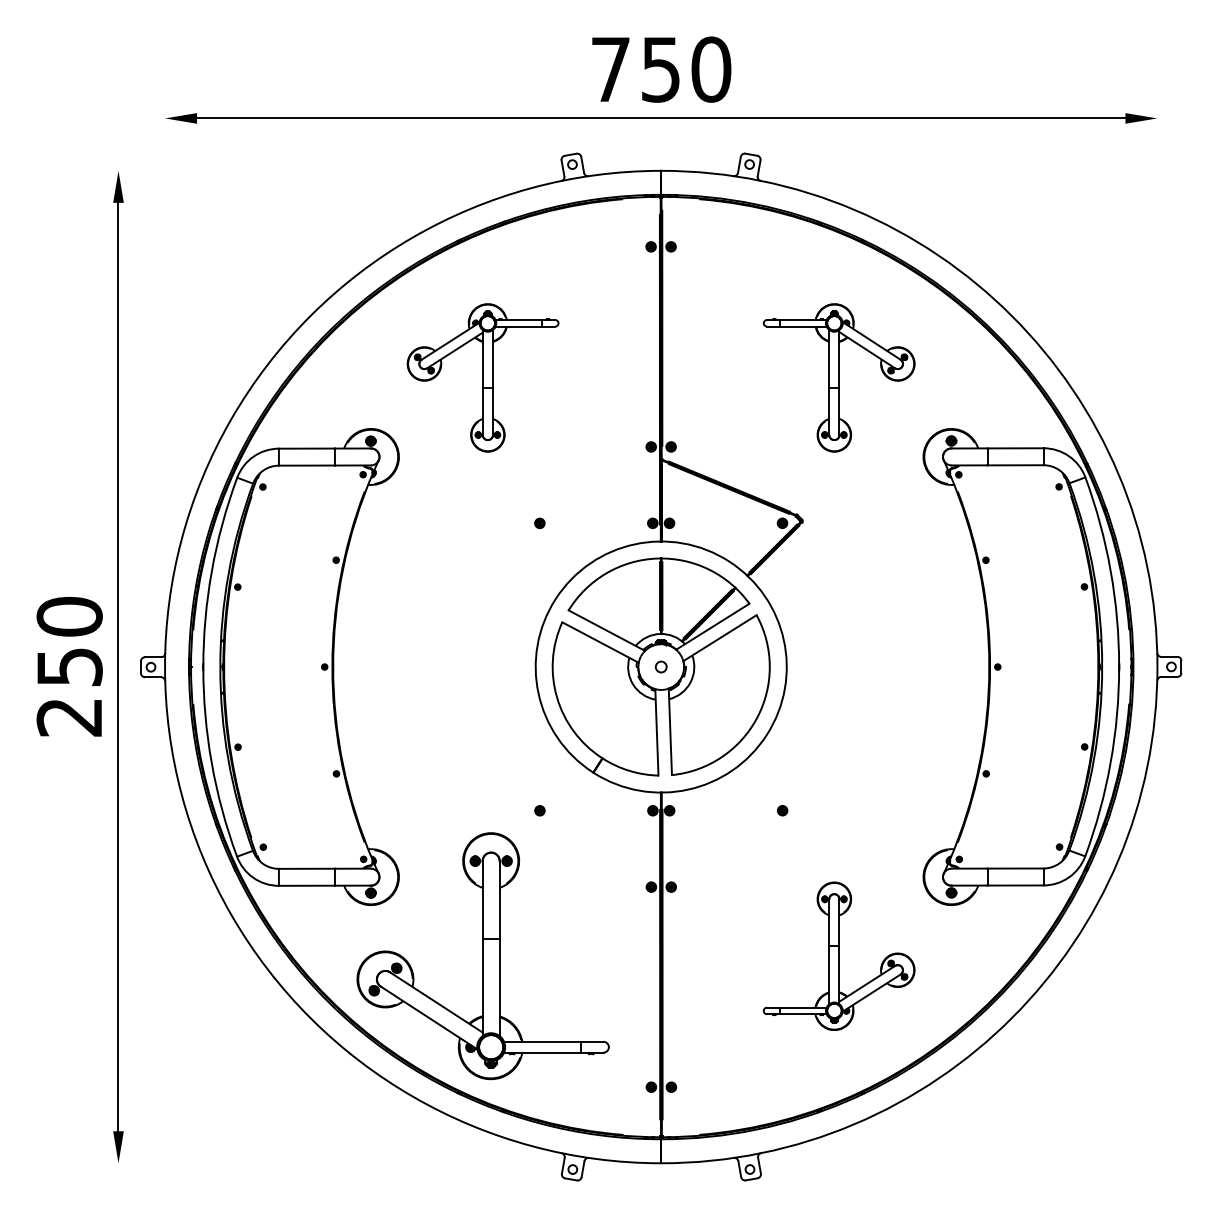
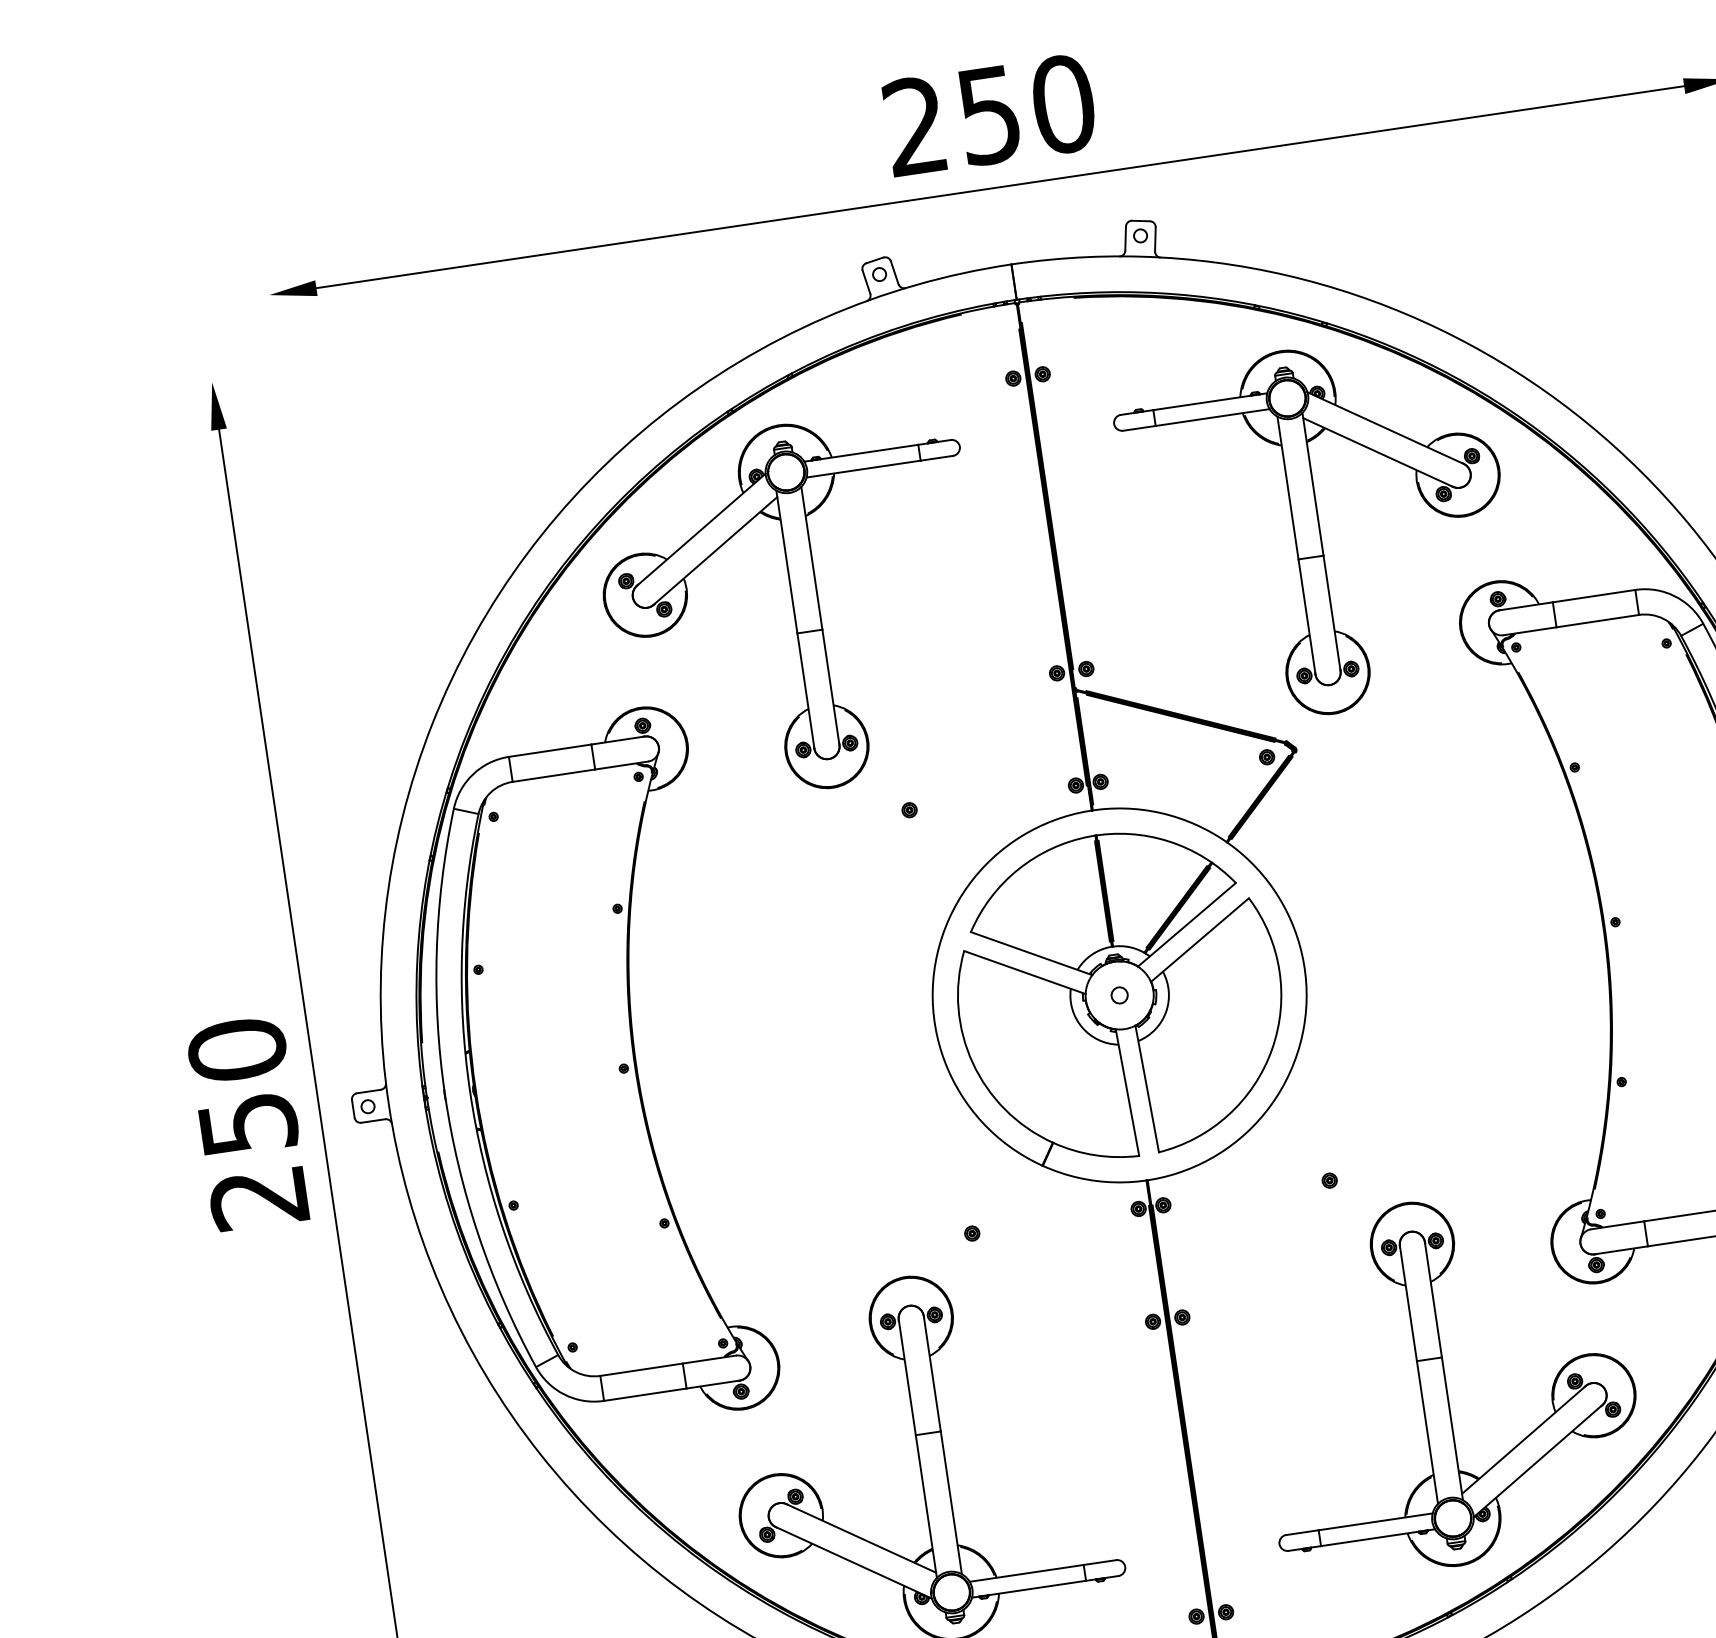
text: (610, 68) -> (914, 124), 750 -> 250
part: (482, 377) -> (793, 607), size x1.67
part: (838, 377) -> (1317, 530), size x1.67
part: (838, 956) -> (1443, 1383), size x1.67

